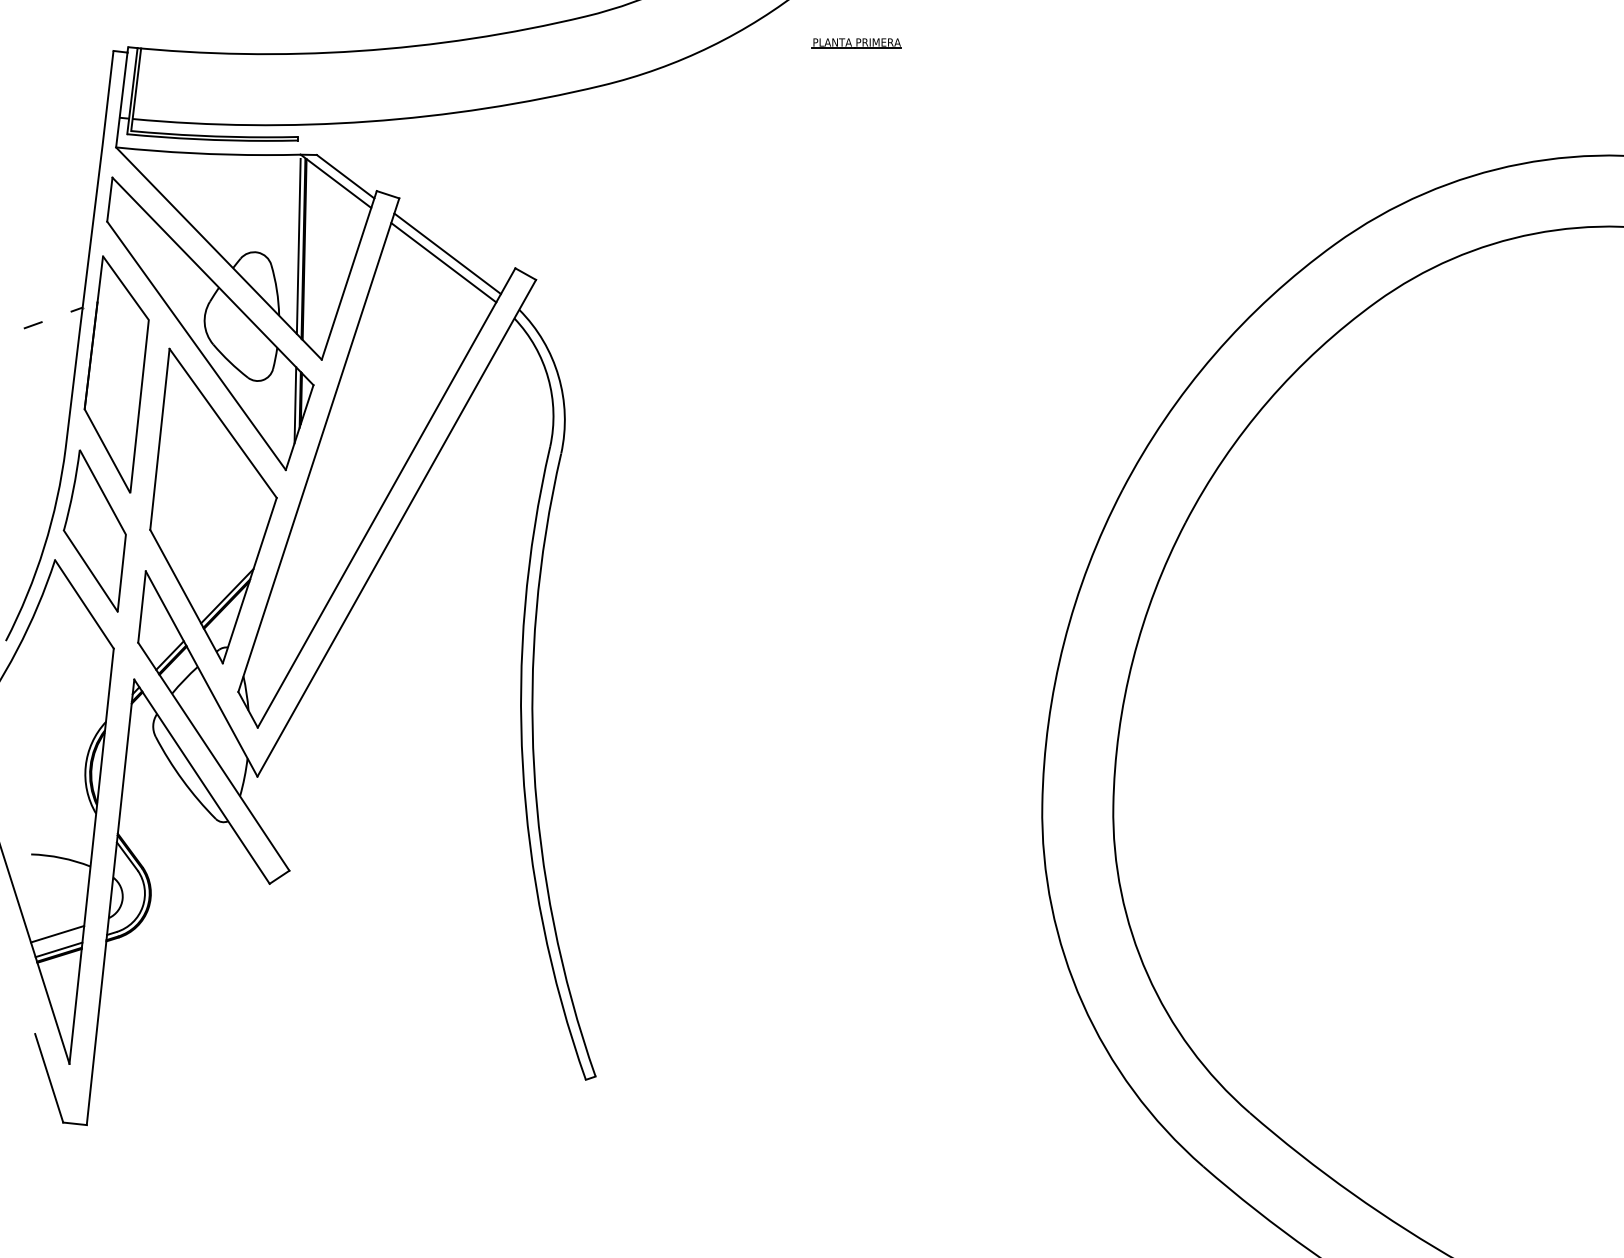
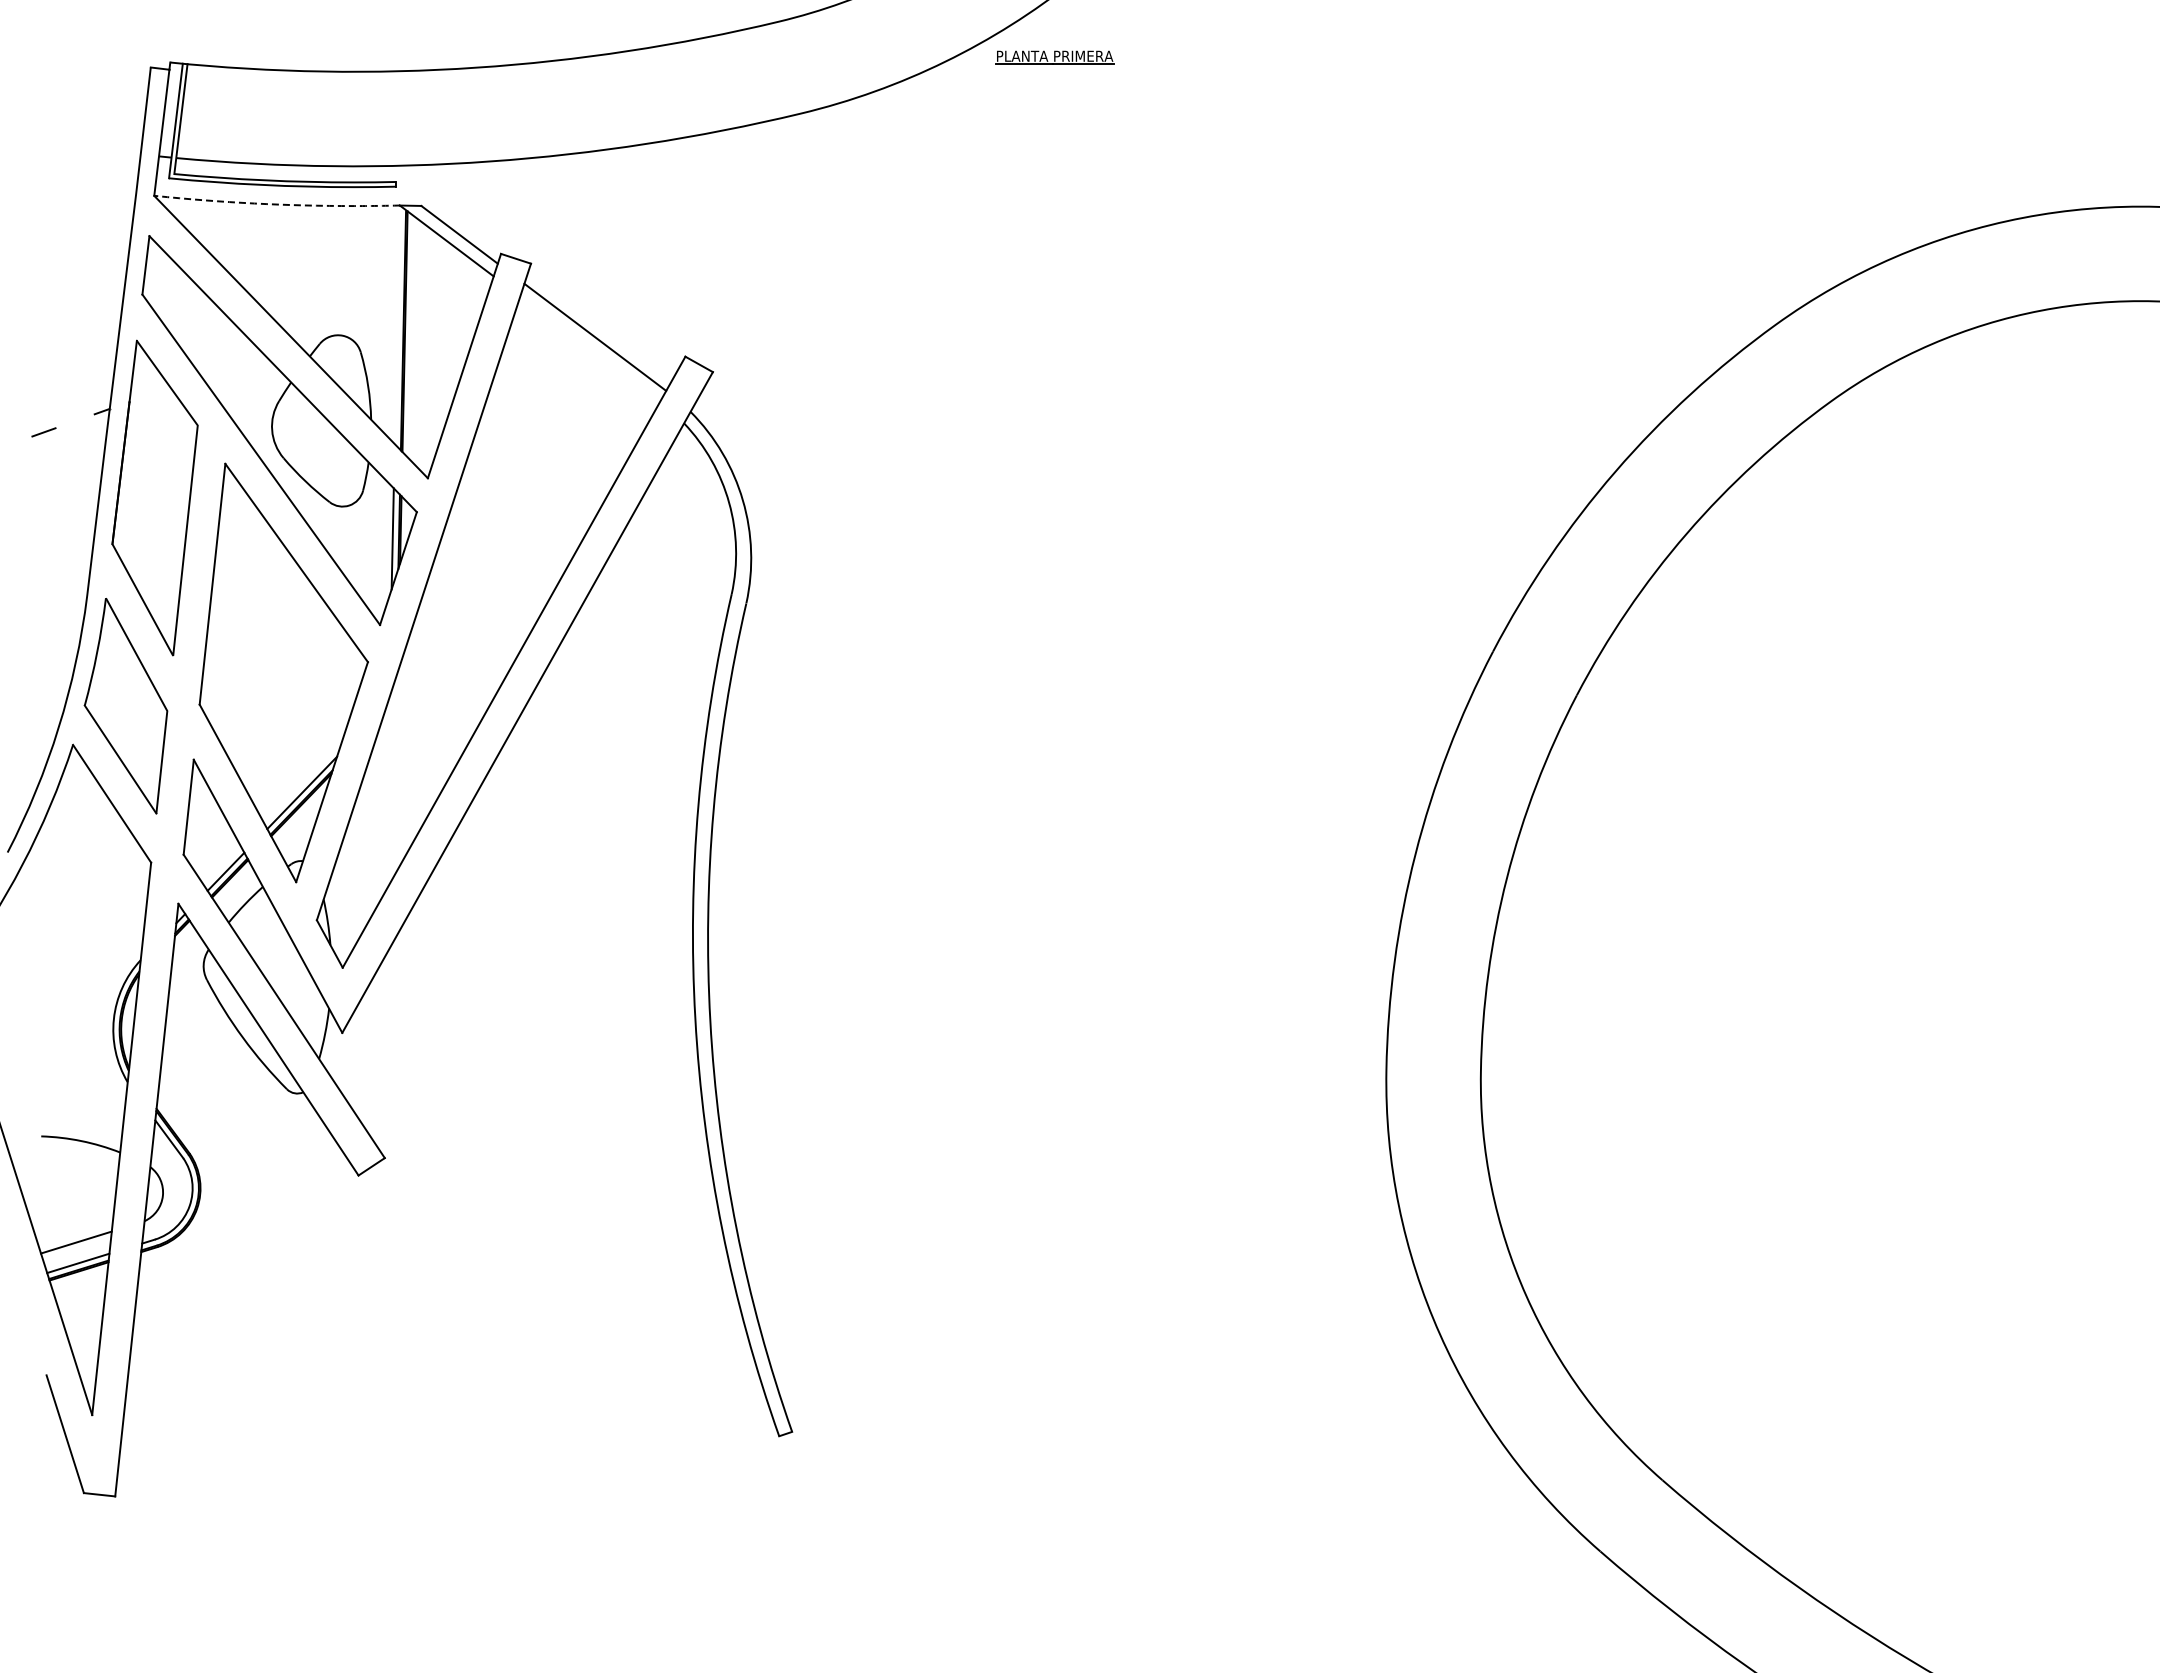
part: (856, 43) -> (1054, 57), moved
line: (210, 153) -> (279, 204), solid -> dashed
line: (298, 246) -> (396, 327), removed
line: (444, 262) -> (590, 349), removed

